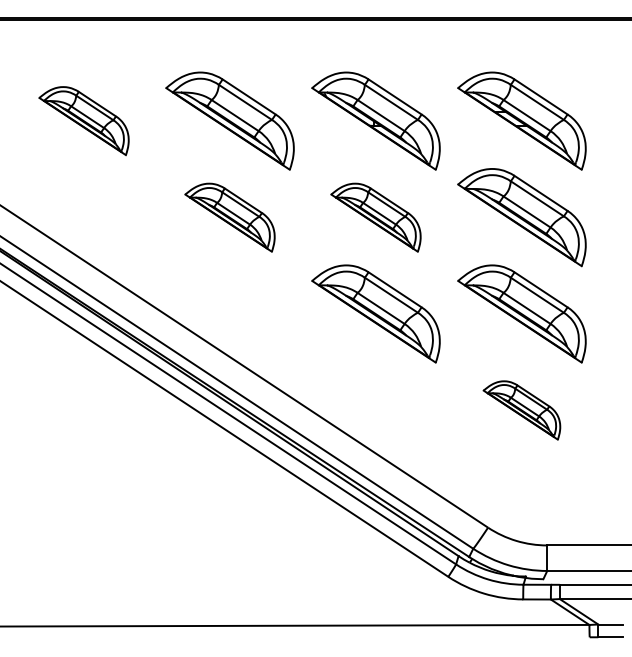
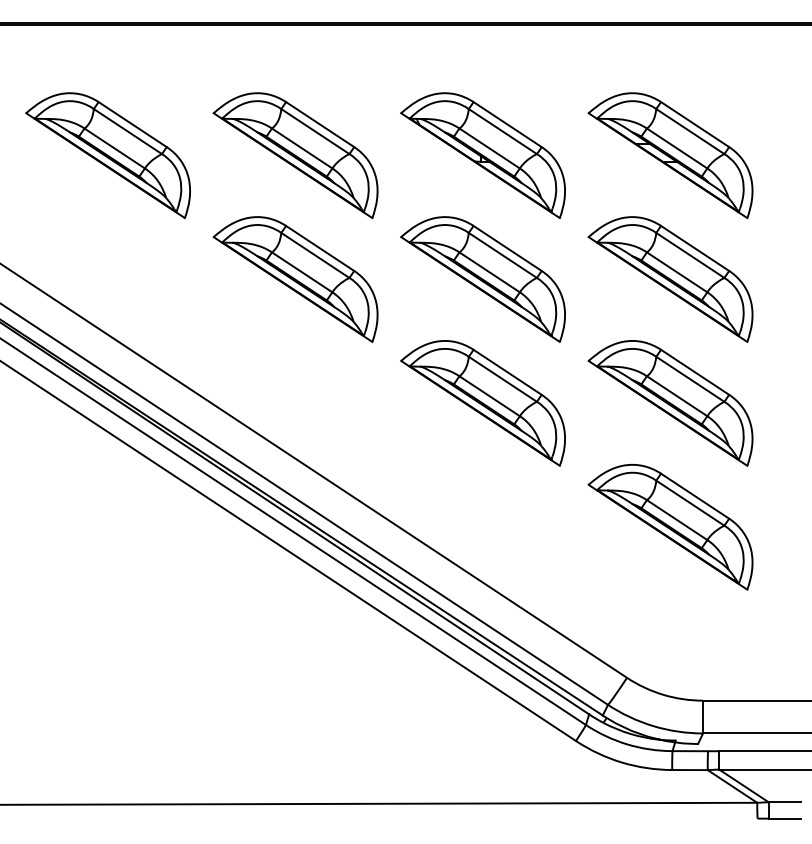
part: (83, 120) -> (107, 154), size x1.43
part: (229, 217) -> (294, 279), size x1.43
part: (375, 217) -> (482, 279), size x1.43
part: (521, 410) -> (669, 527), size x1.67

